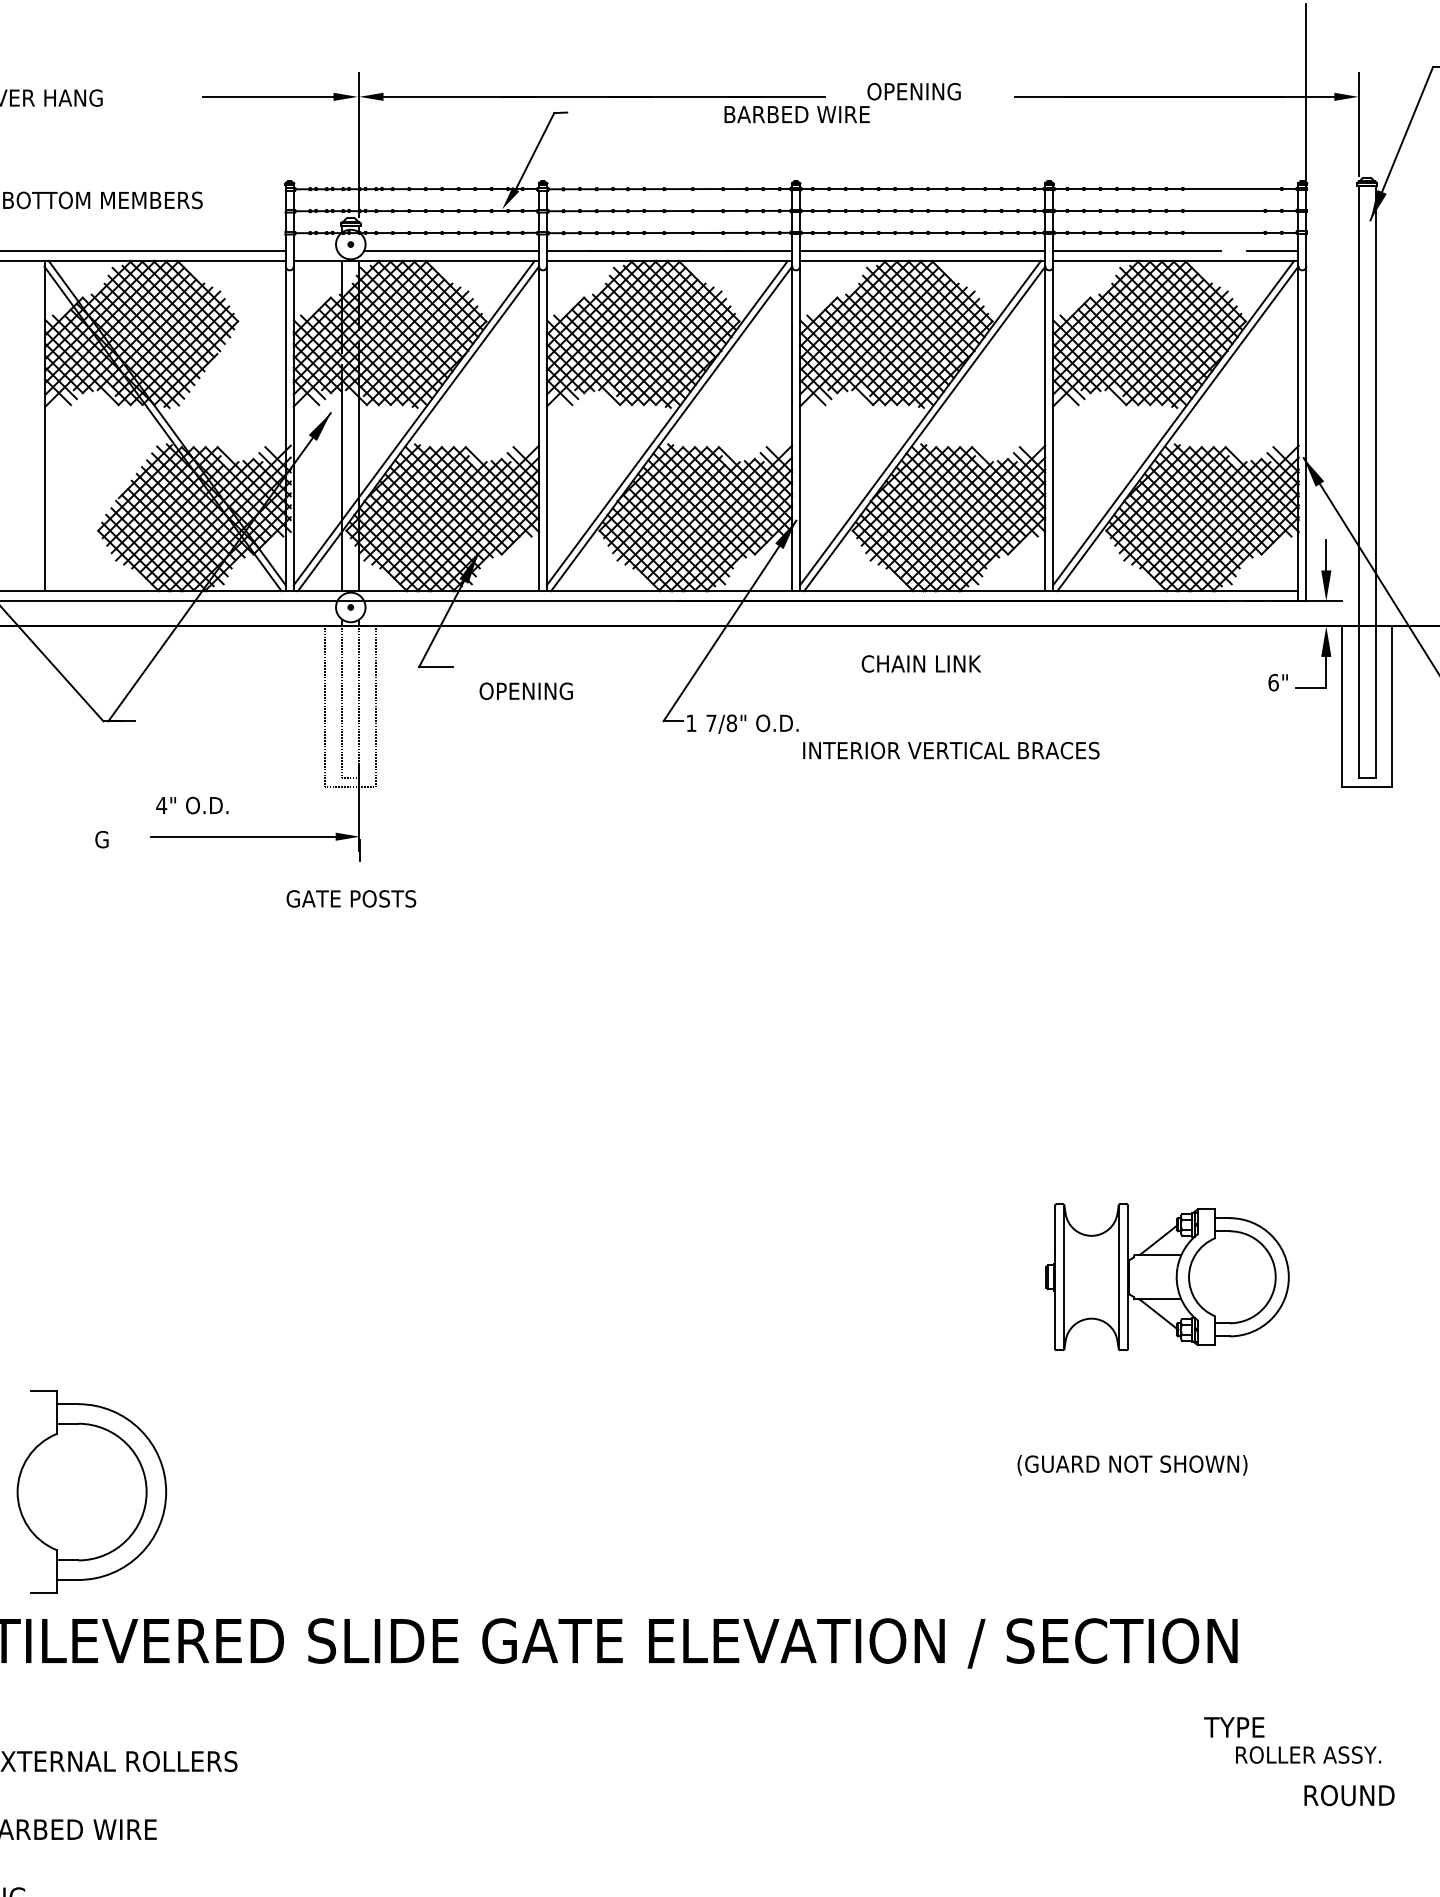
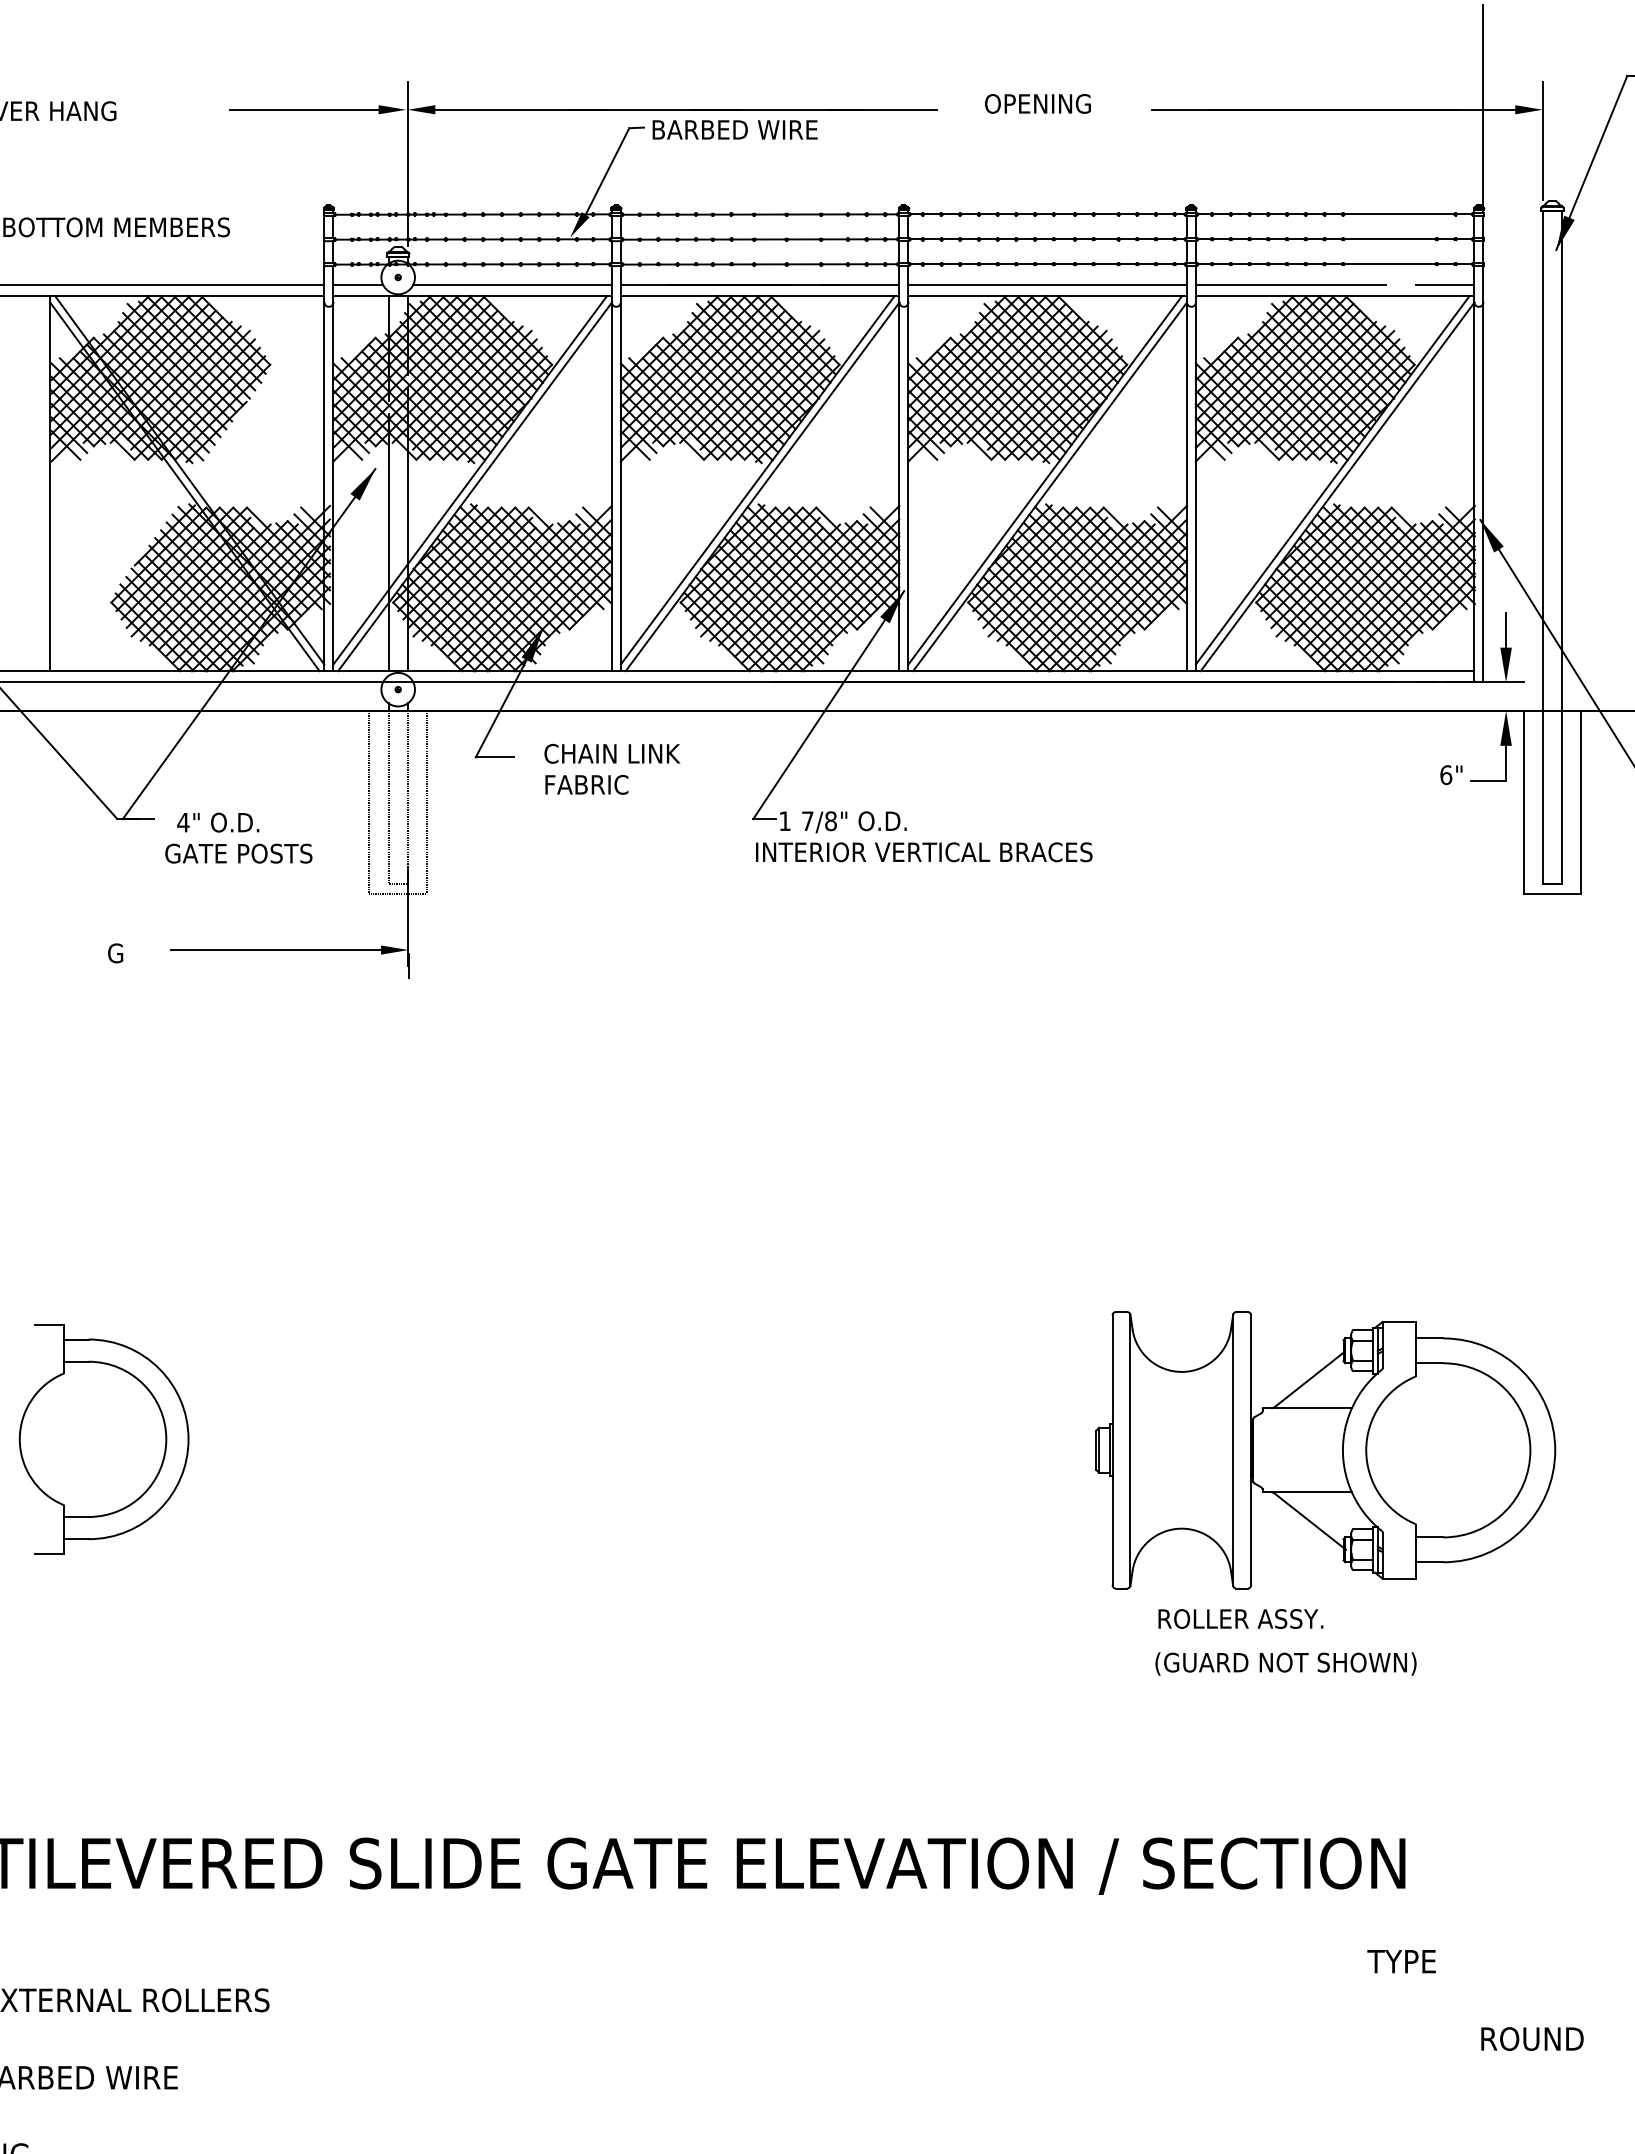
text: (796, 114) -> (734, 129), moved
line: (315, 250) -> (358, 284), added
text: (921, 663) -> (612, 753), moved
text: (526, 690) -> (597, 784), OPENING -> FABRIC
text: (951, 750) -> (924, 852), moved
text: (192, 805) -> (218, 822), moved
text: (351, 898) -> (238, 853), moved
part: (1167, 1277) -> (1325, 1450), size x1.67
part: (91, 1492) -> (103, 1439), moved
text: (1308, 1754) -> (1240, 1618), moved

